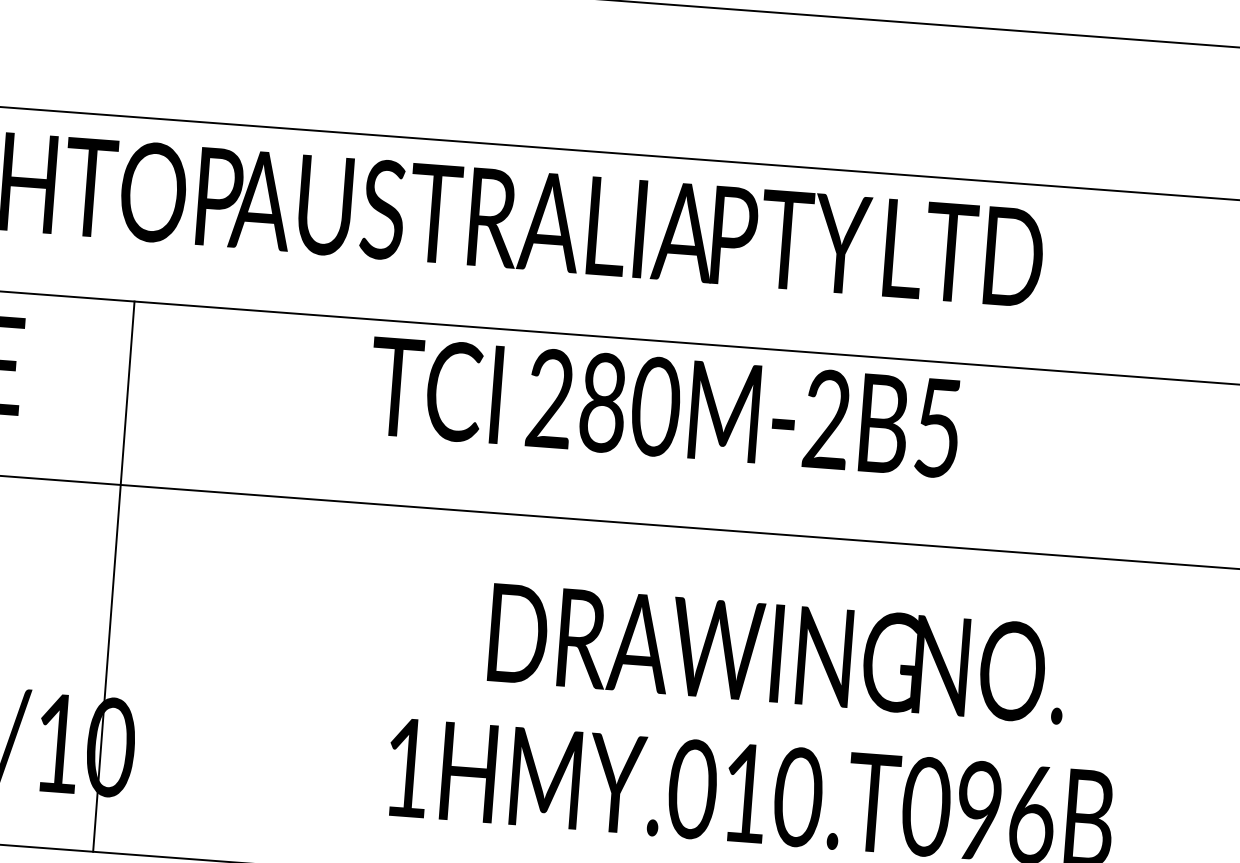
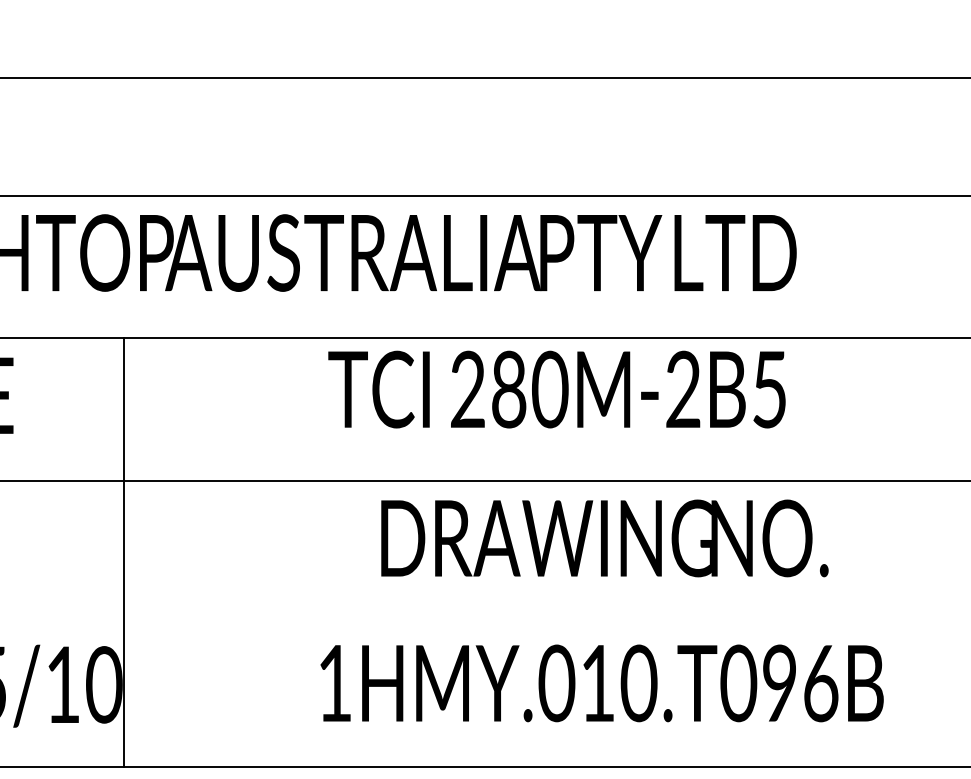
text: (664, 407) -> (556, 389), moved
line: (113, 576) -> (123, 552), moved
text: (777, 653) -> (604, 538), moved

